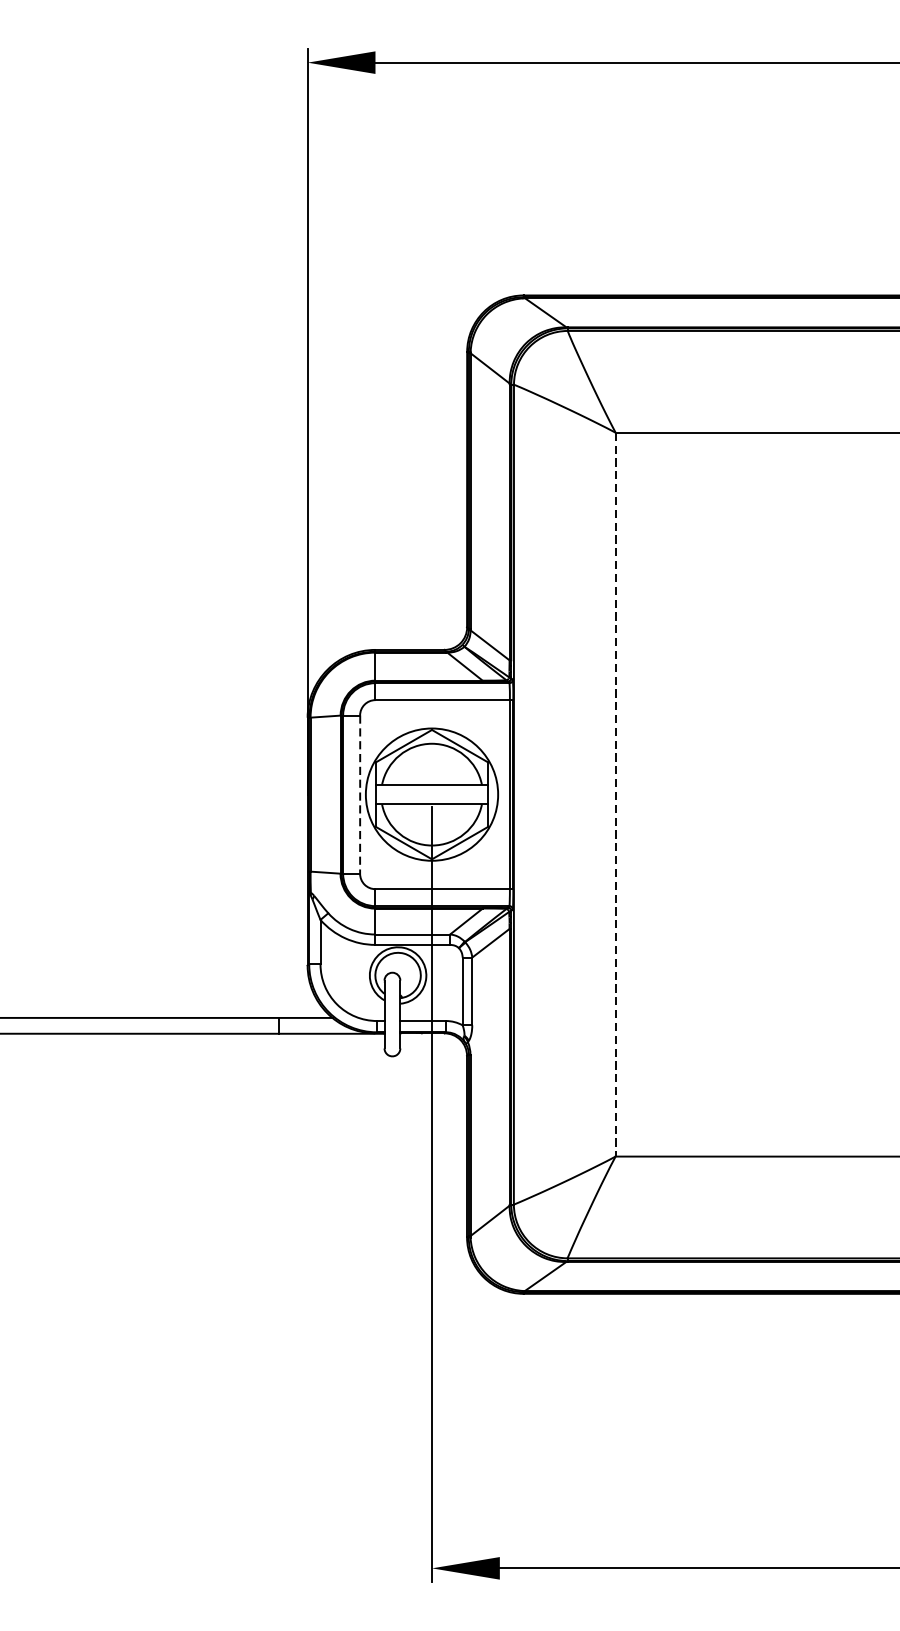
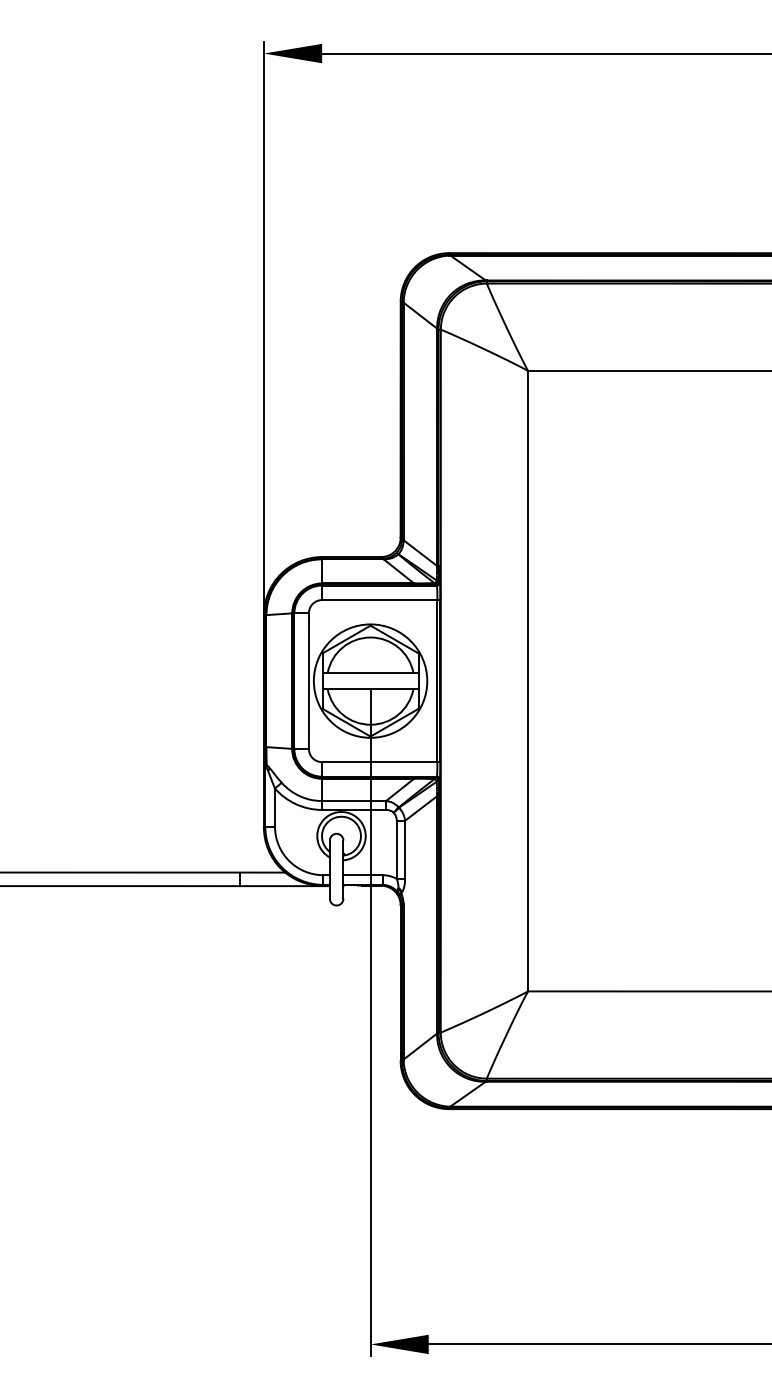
line: (359, 795) -> (308, 681), dashed -> solid
line: (616, 795) -> (528, 681), dashed -> solid

